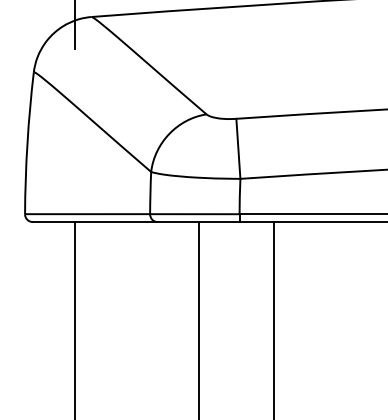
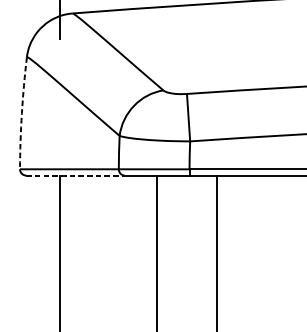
arc: (27, 143) -> (21, 113), solid -> dashed
line: (95, 222) -> (75, 175), solid -> dashed

